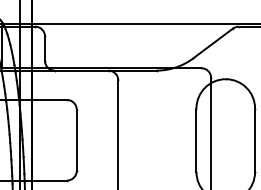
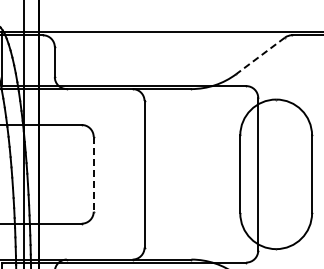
line: (212, 44) -> (260, 56), solid -> dashed
line: (76, 140) -> (93, 174), solid -> dashed

